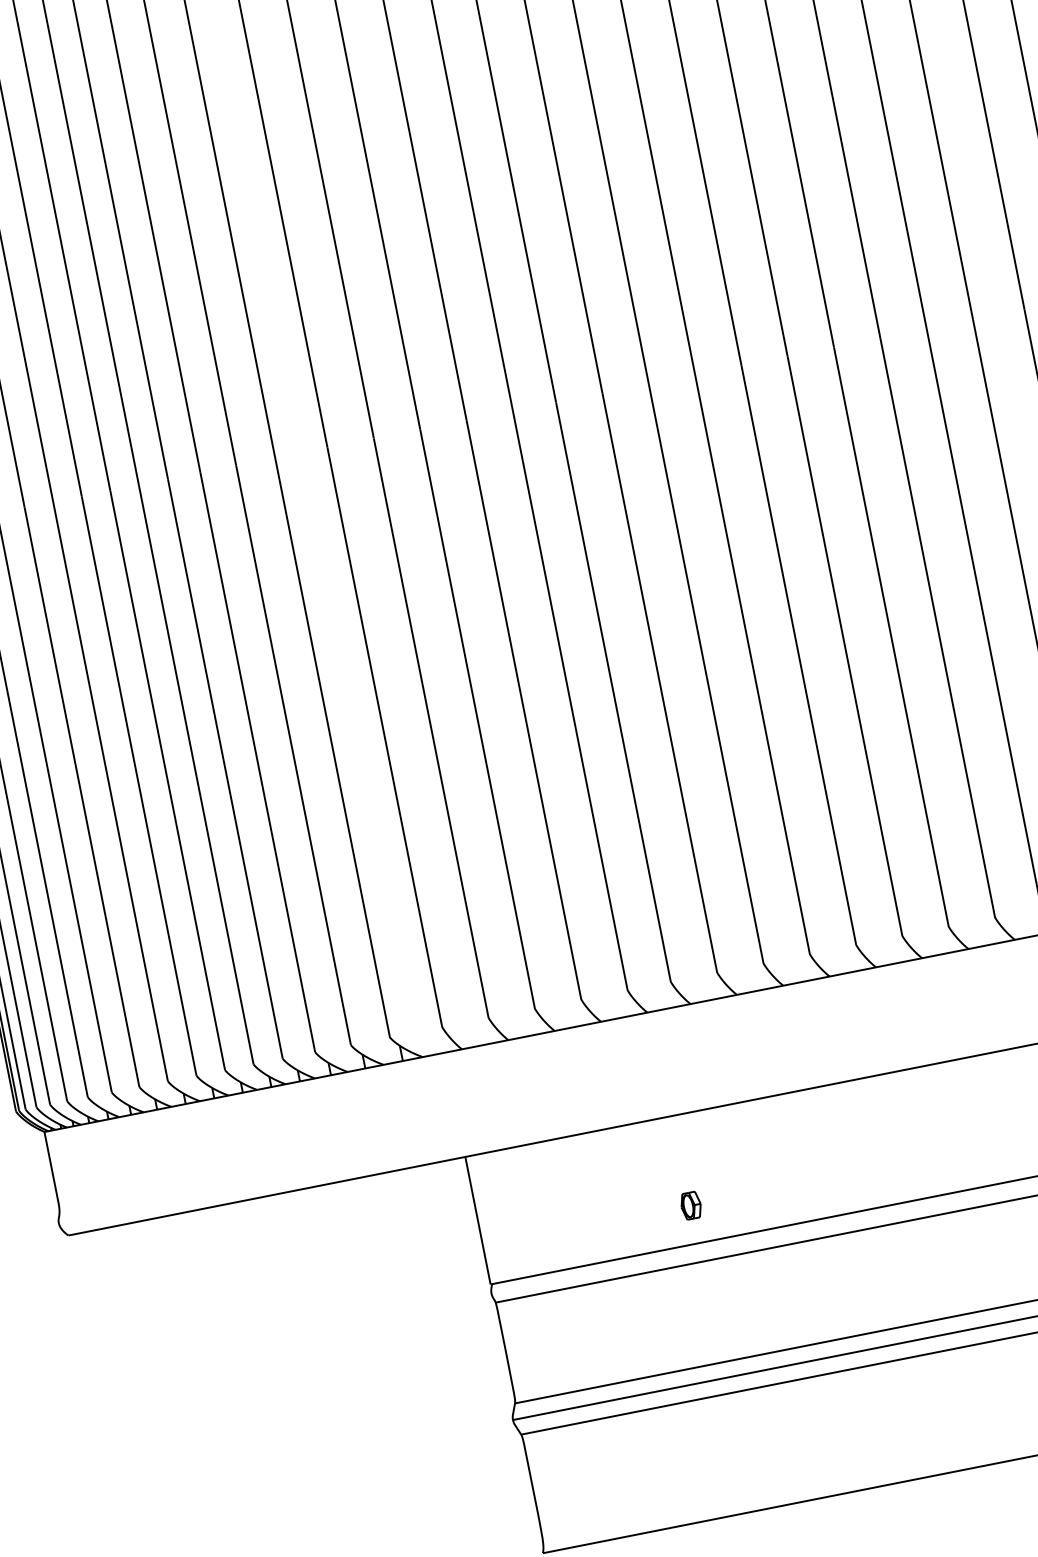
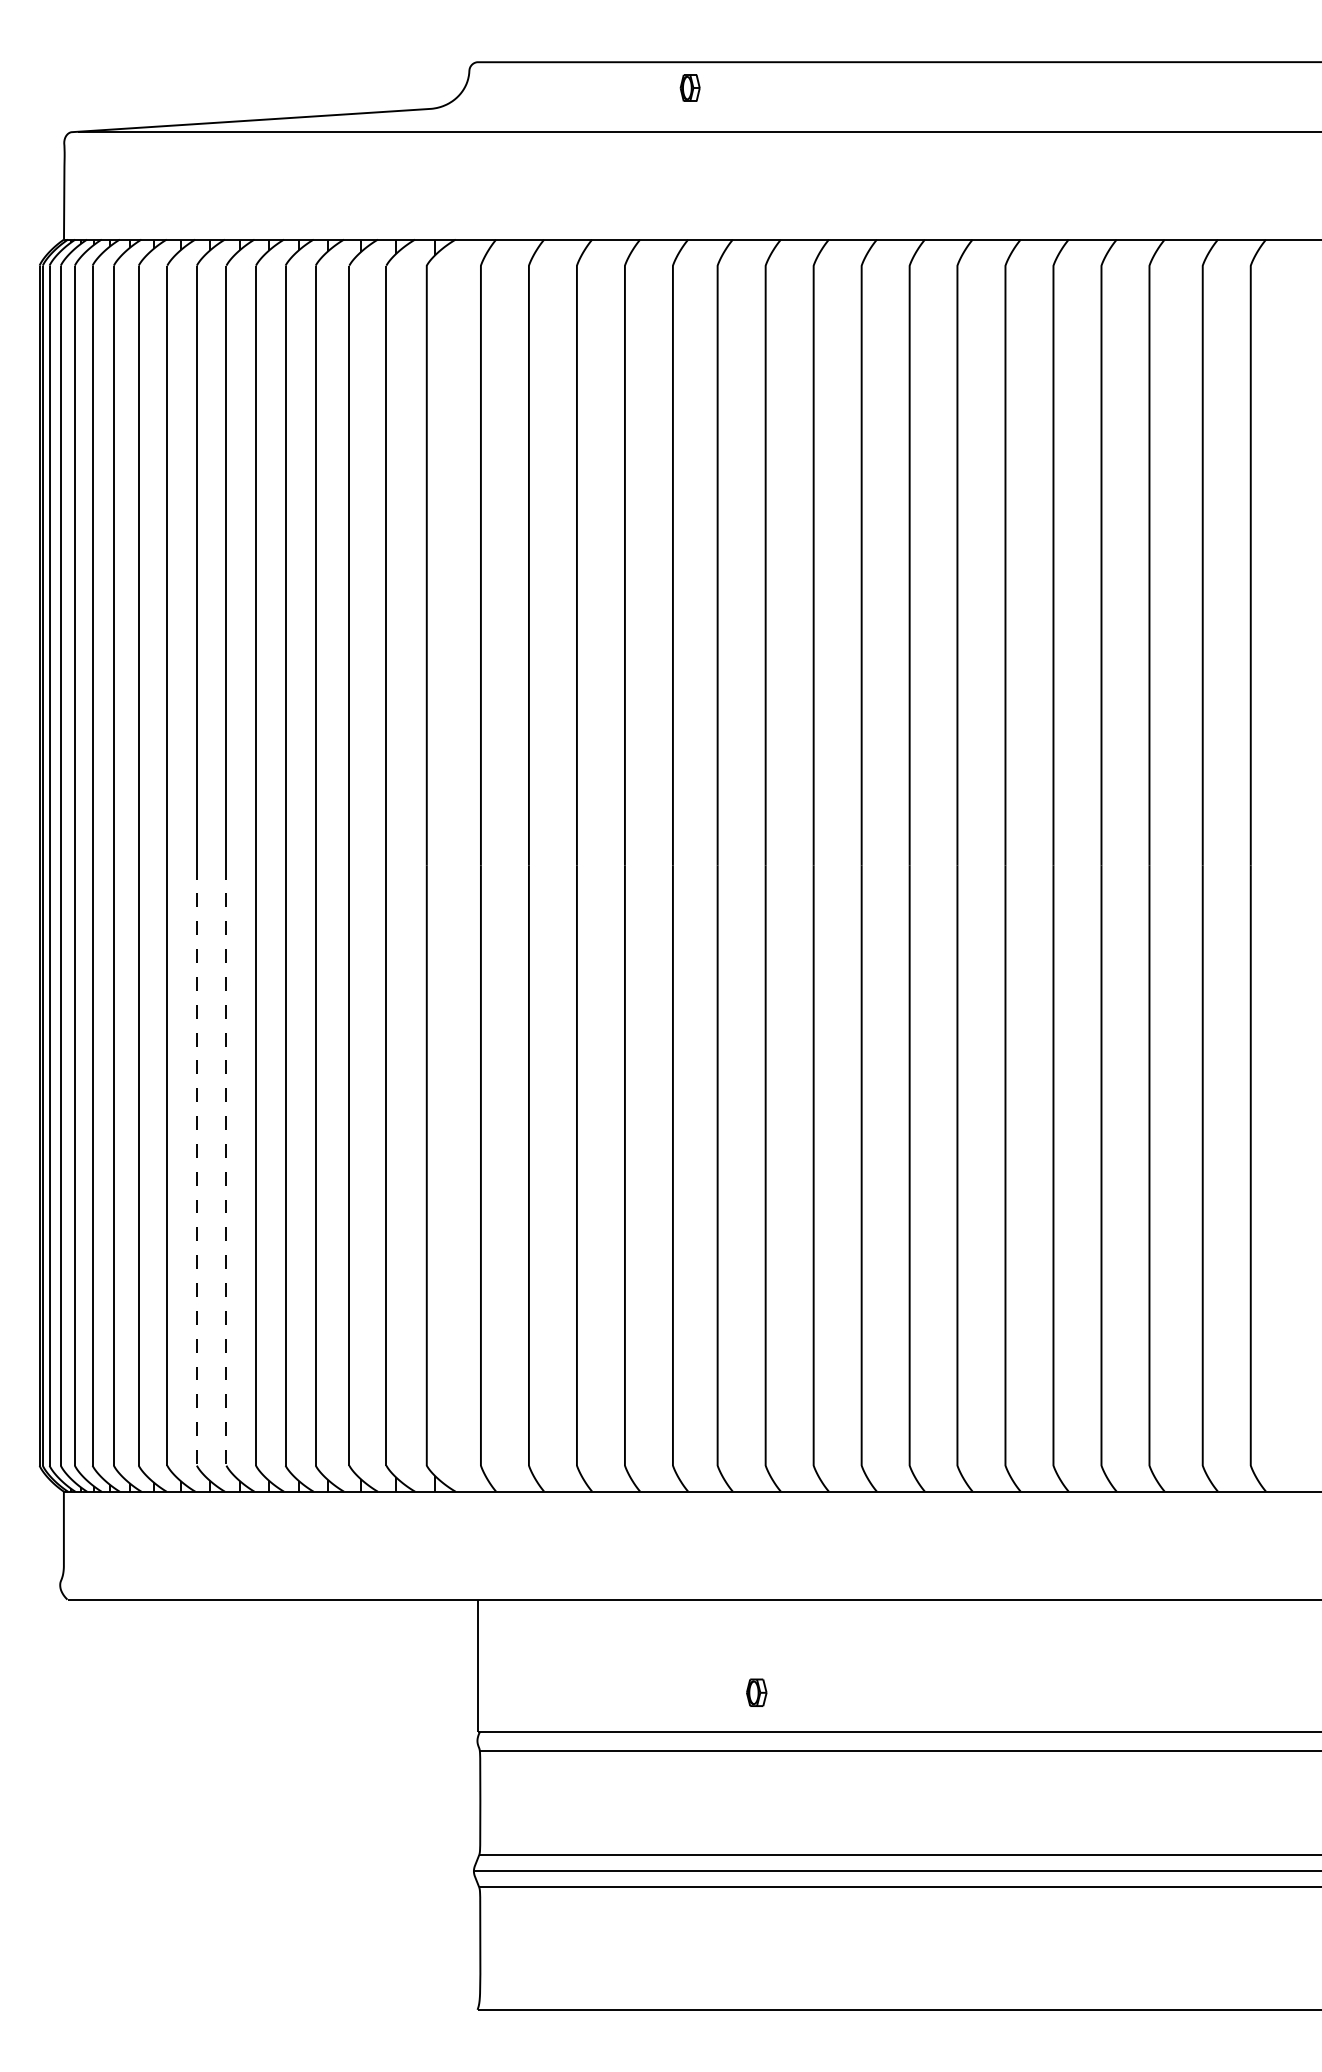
line: (139, 785) -> (226, 1165), solid -> dashed
line: (110, 791) -> (196, 1165), solid -> dashed
part: (690, 1205) -> (756, 1692), moved

